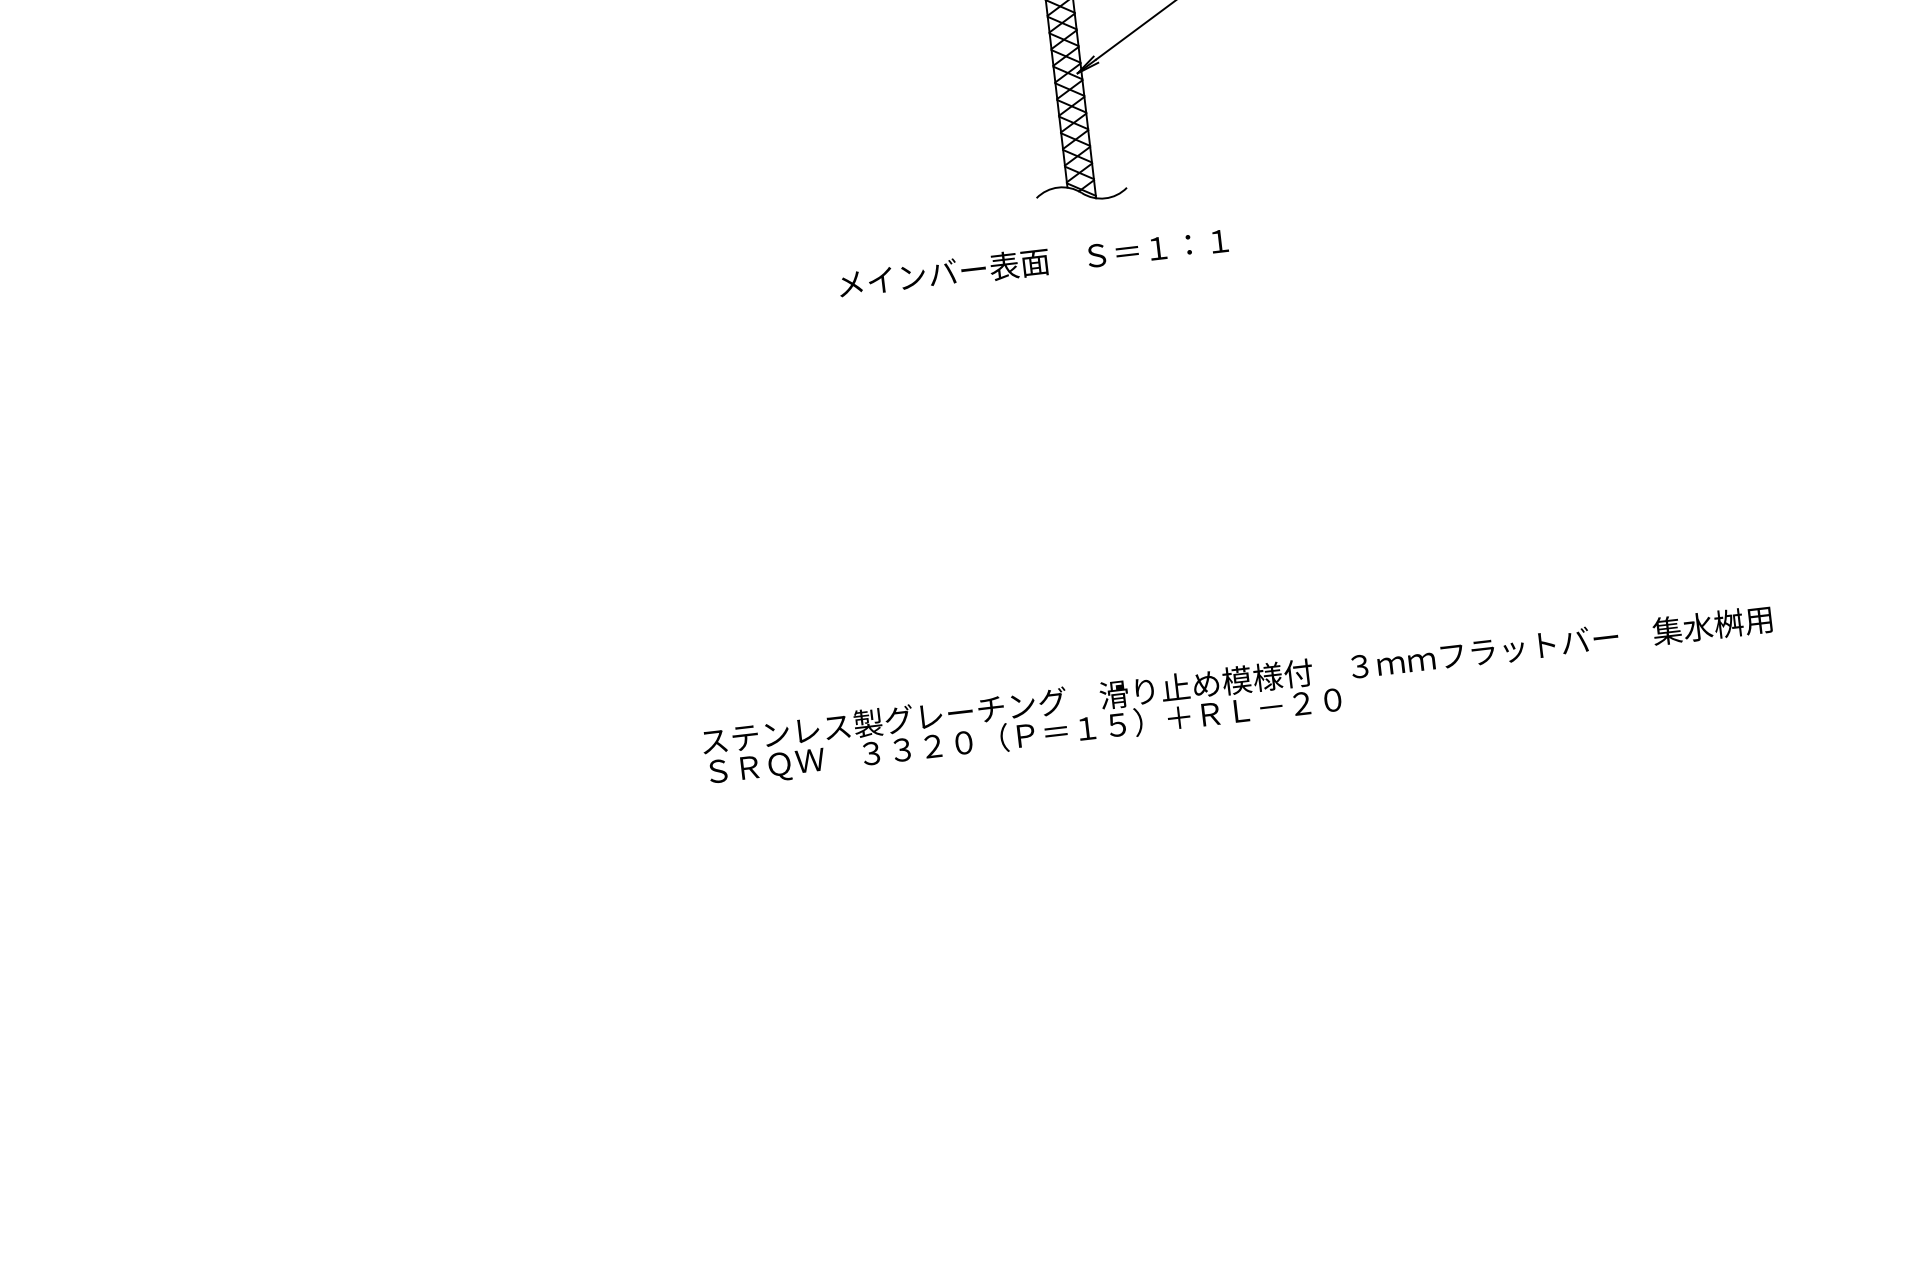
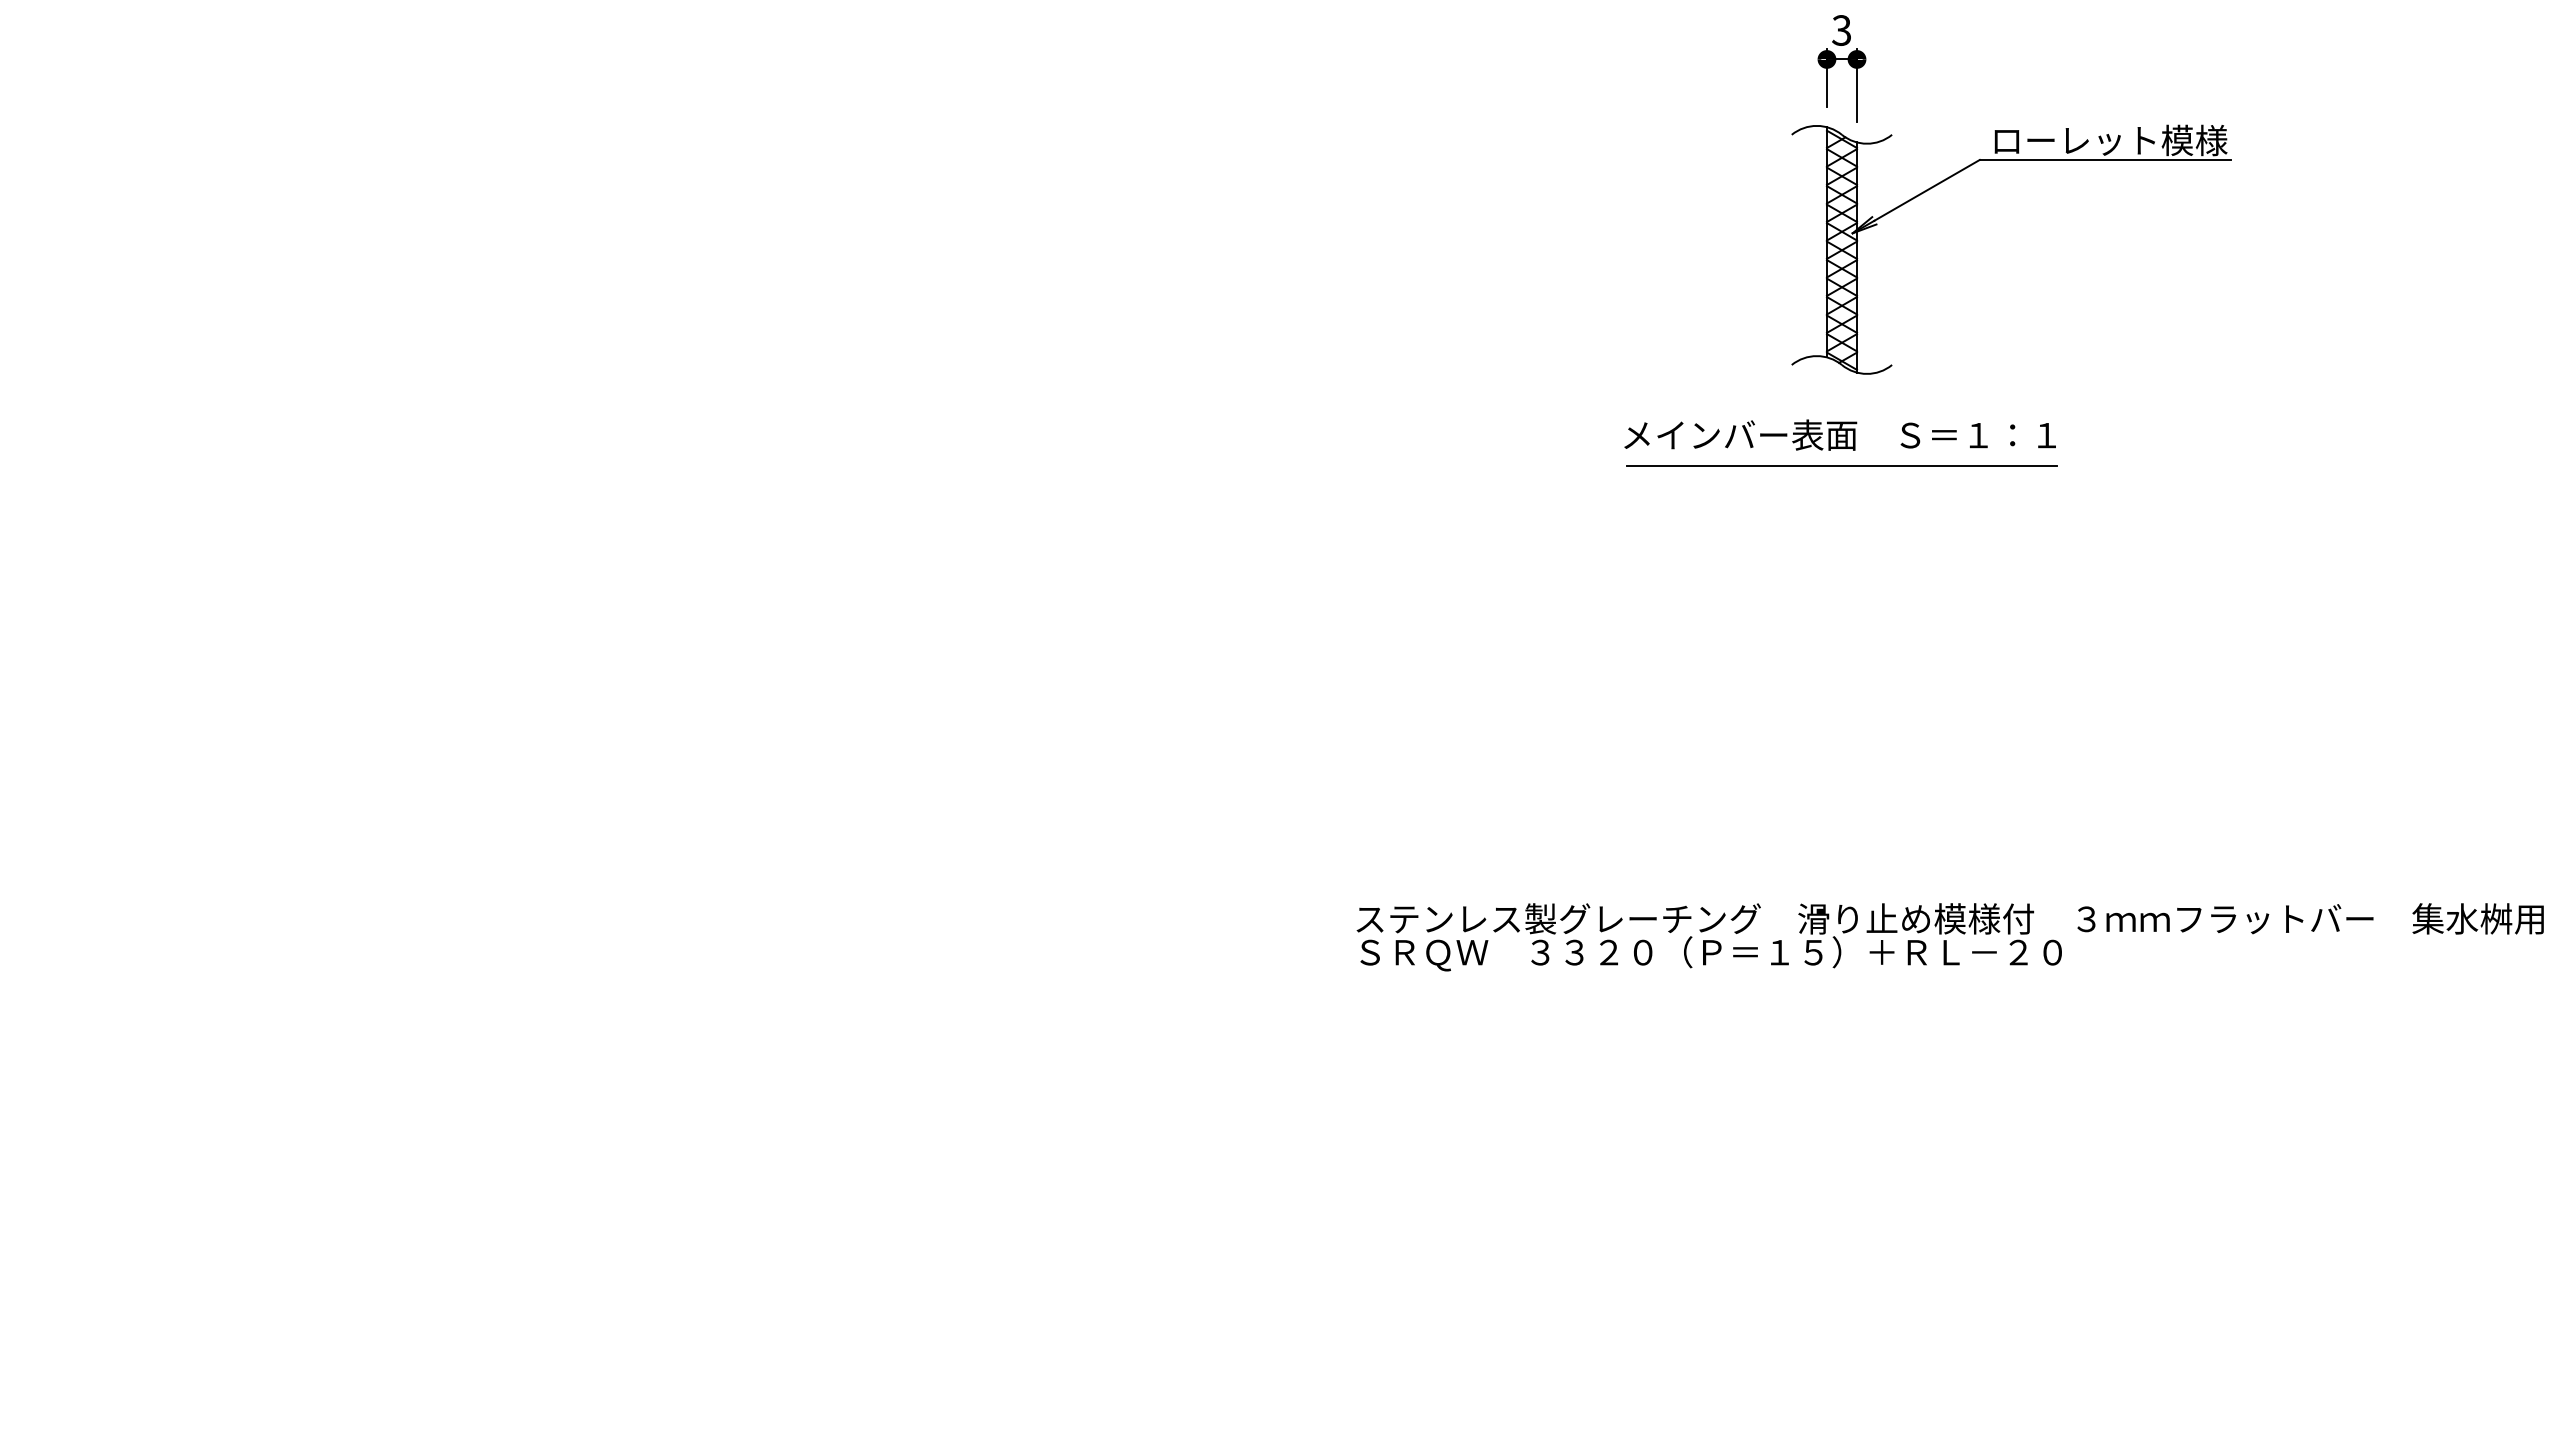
text: (1032, 262) -> (1839, 434), moved
line: (1091, 284) -> (1841, 466), added

